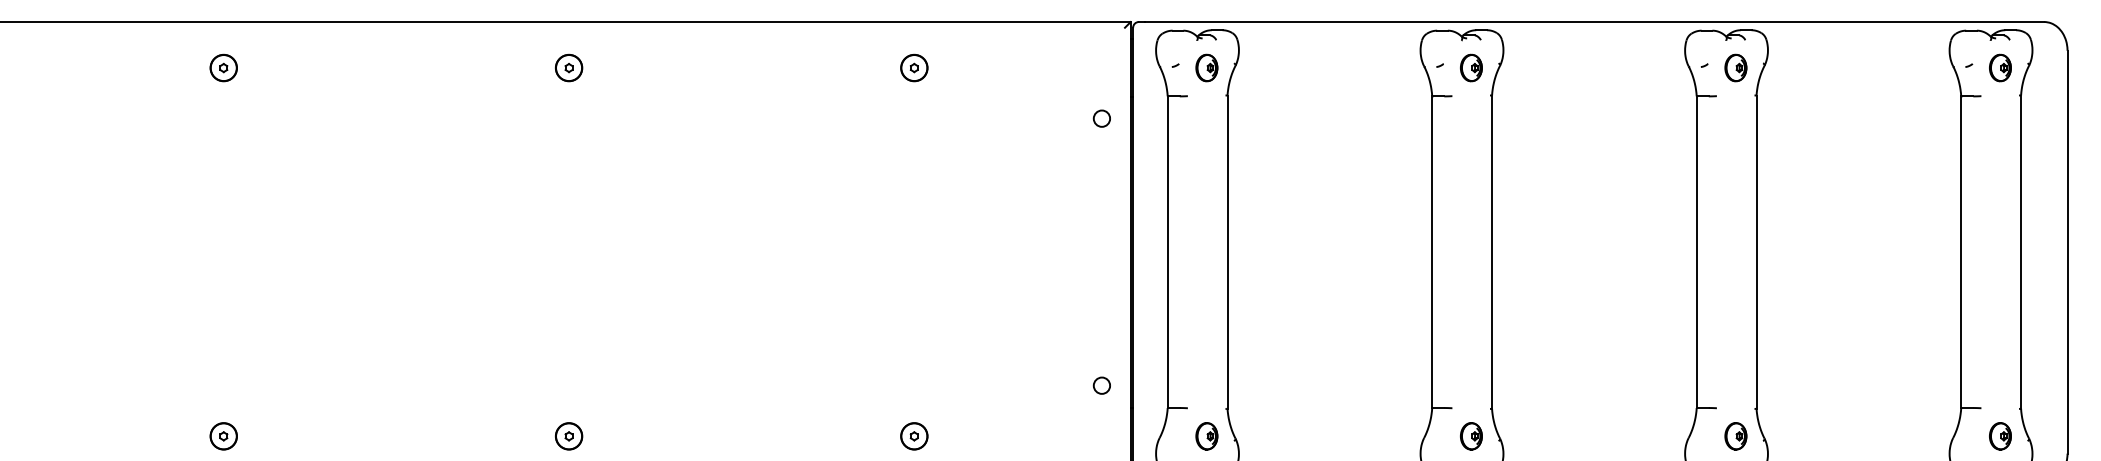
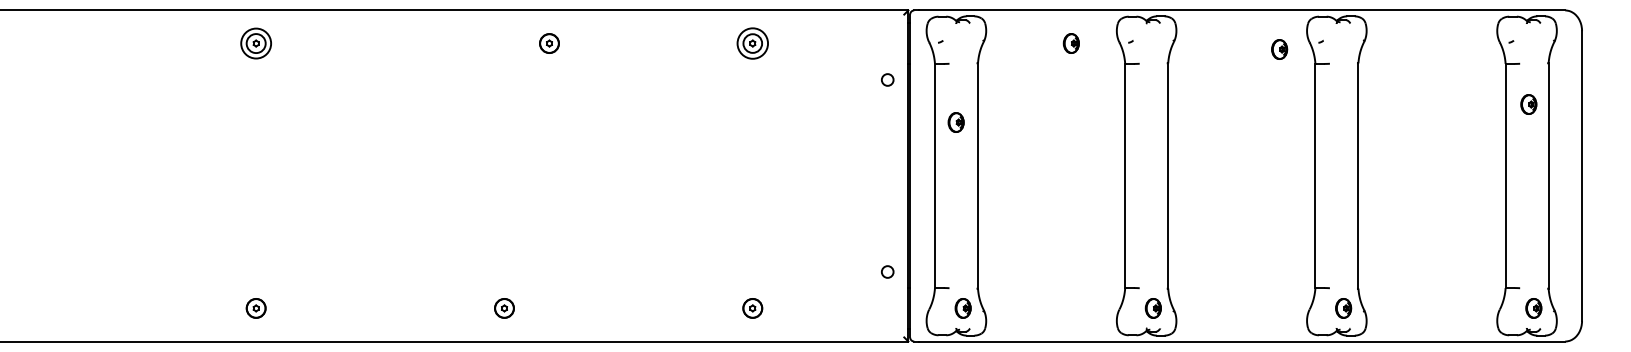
circle: (222, 67) -> (255, 43), size x1.6
part: (569, 67) -> (549, 43), moved
circle: (913, 67) -> (752, 43), size x1.6
part: (1205, 67) -> (955, 122), moved
part: (1470, 67) -> (1070, 43), moved
part: (1735, 67) -> (1279, 49), moved
part: (2000, 67) -> (1528, 104), moved

